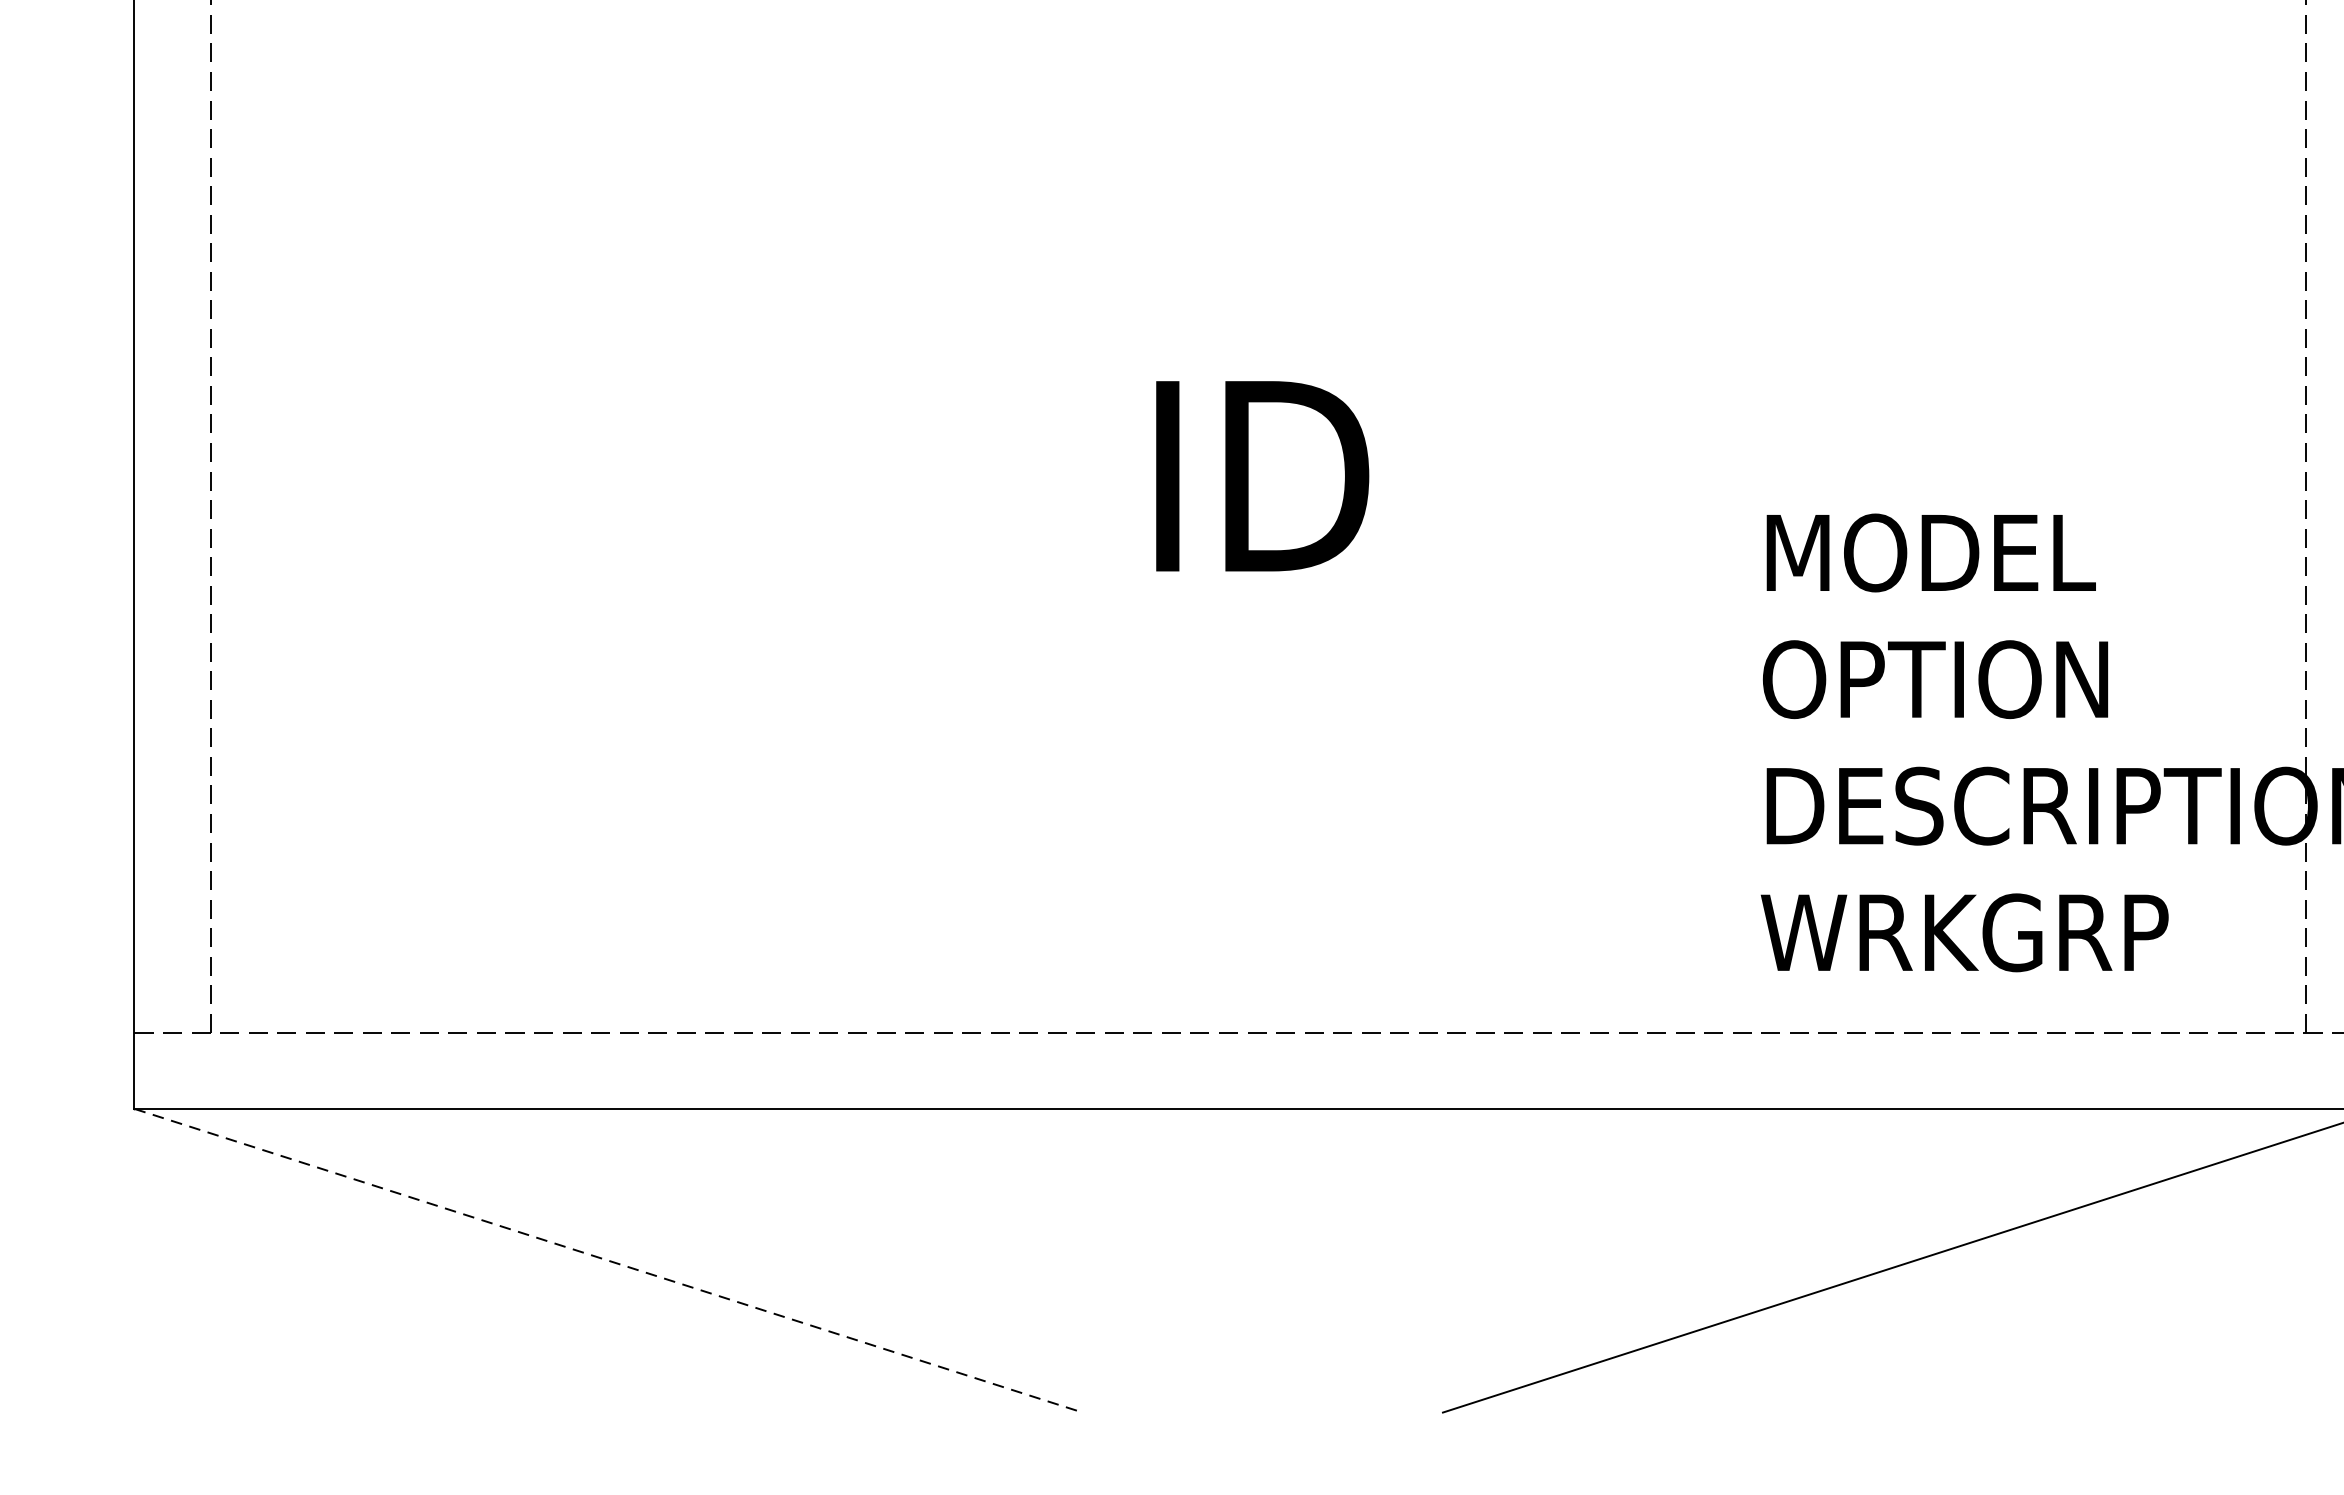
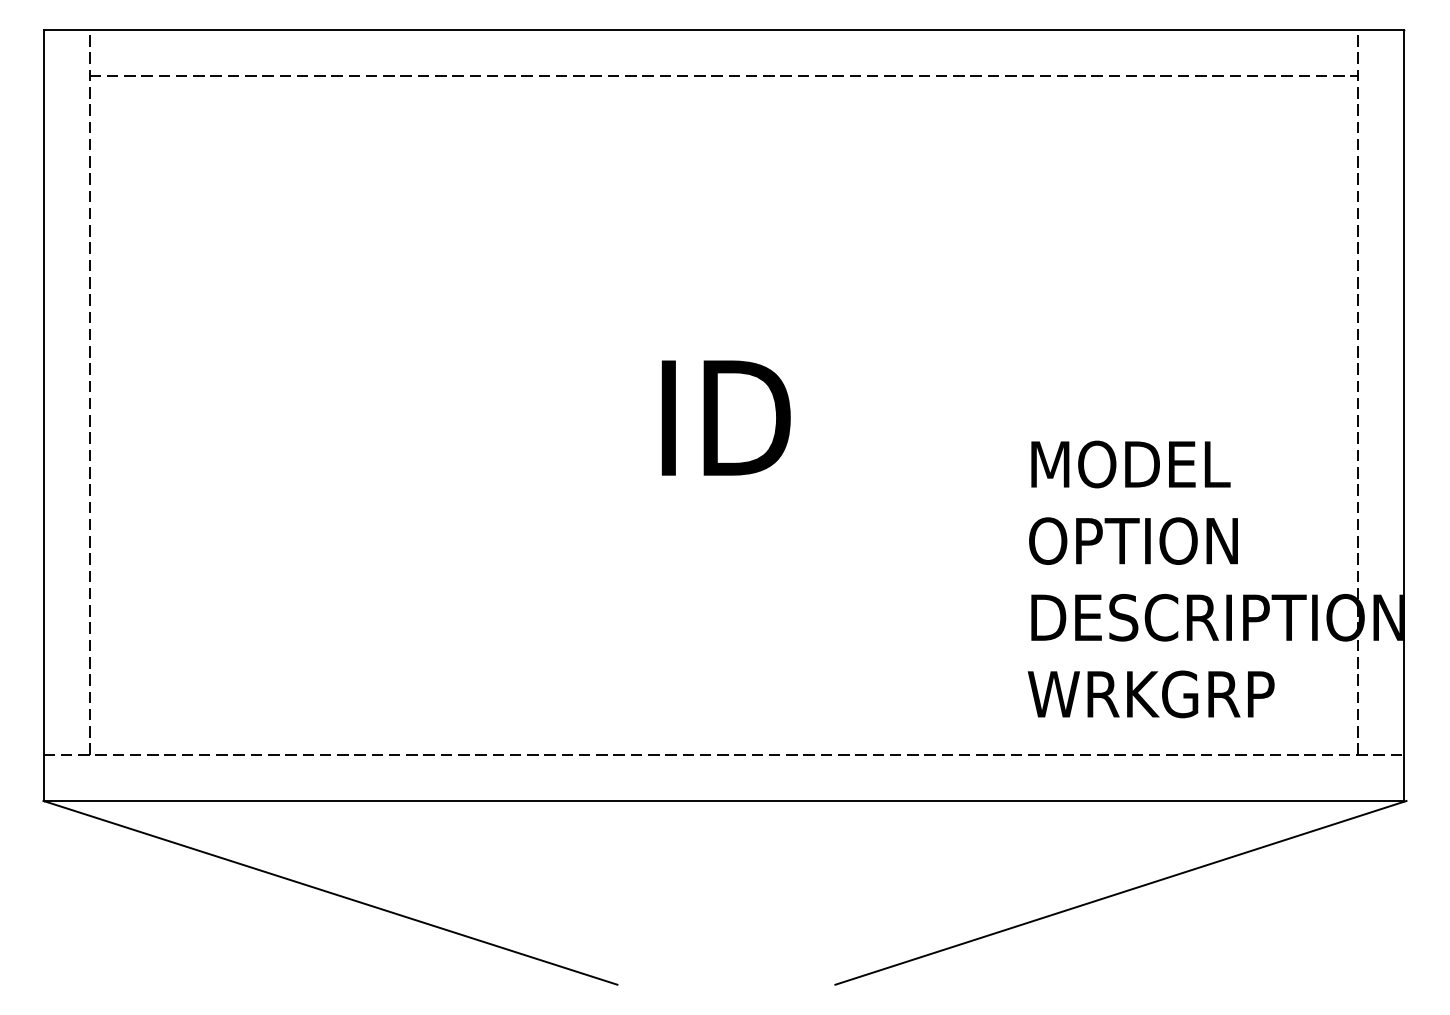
line: (608, 1261) -> (330, 893), dashed -> solid

